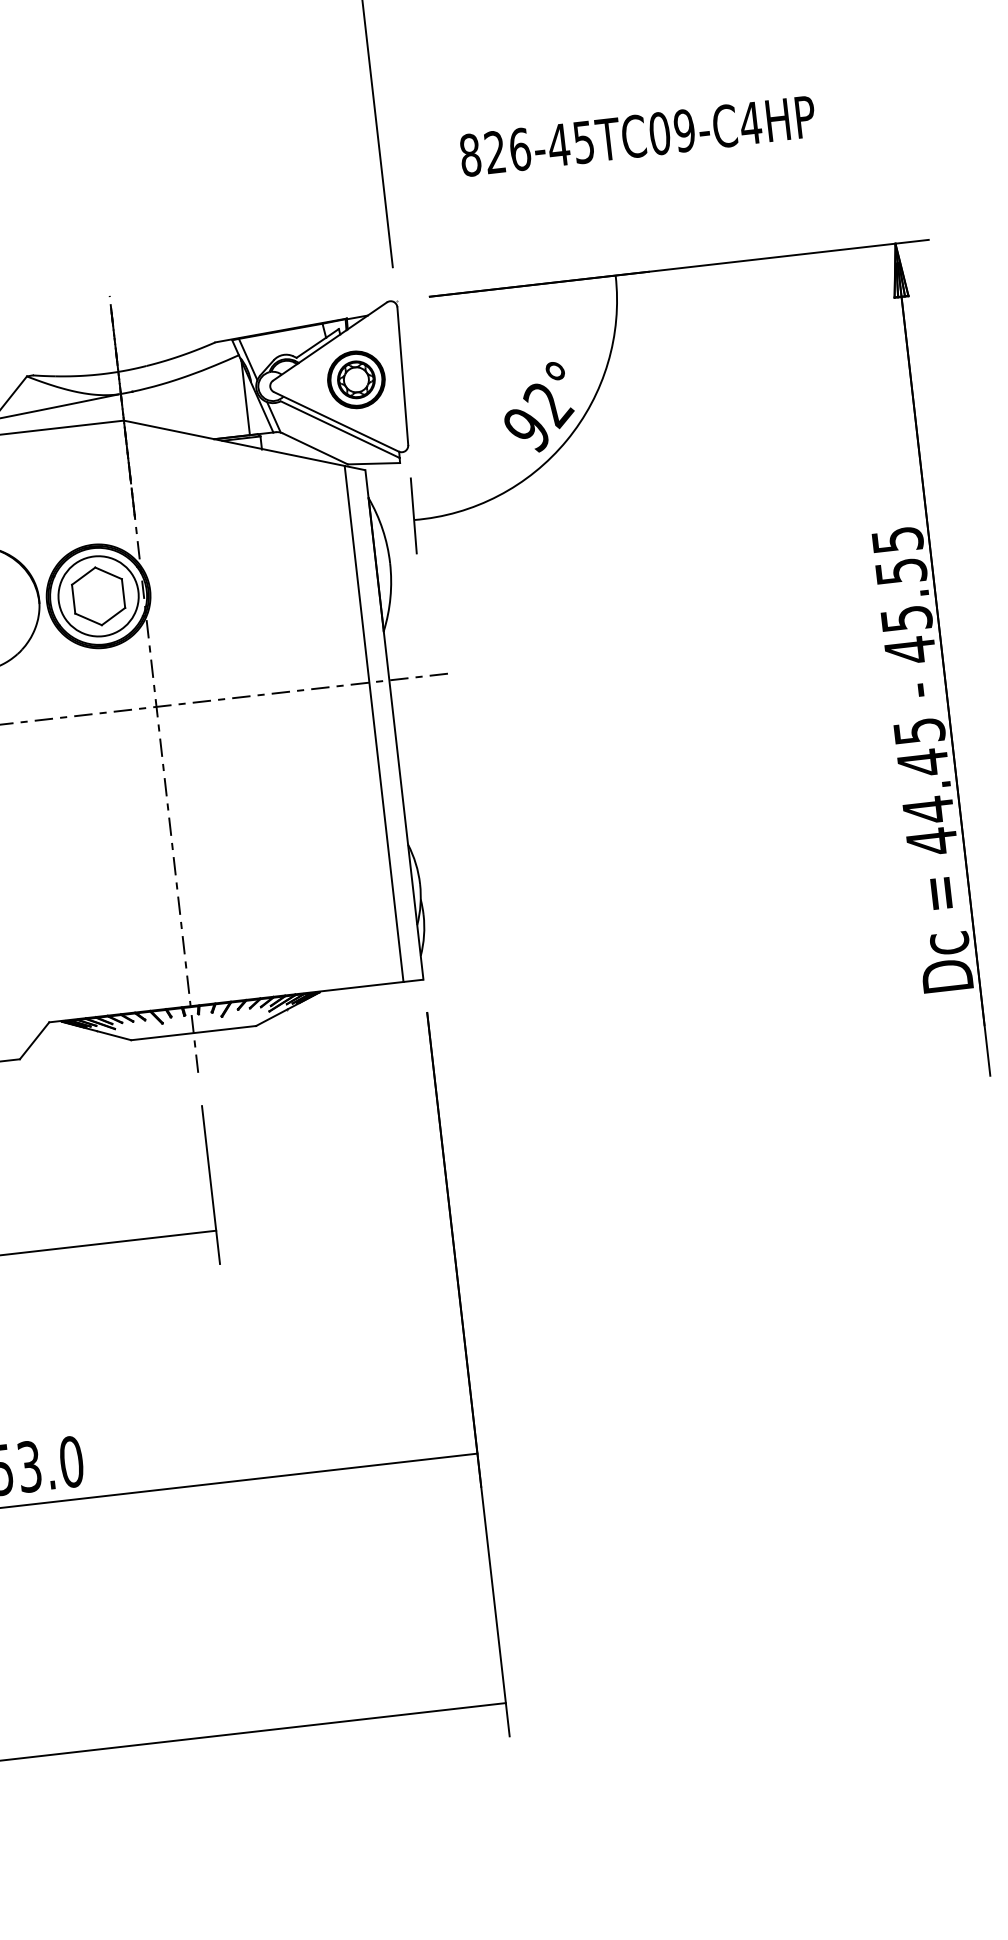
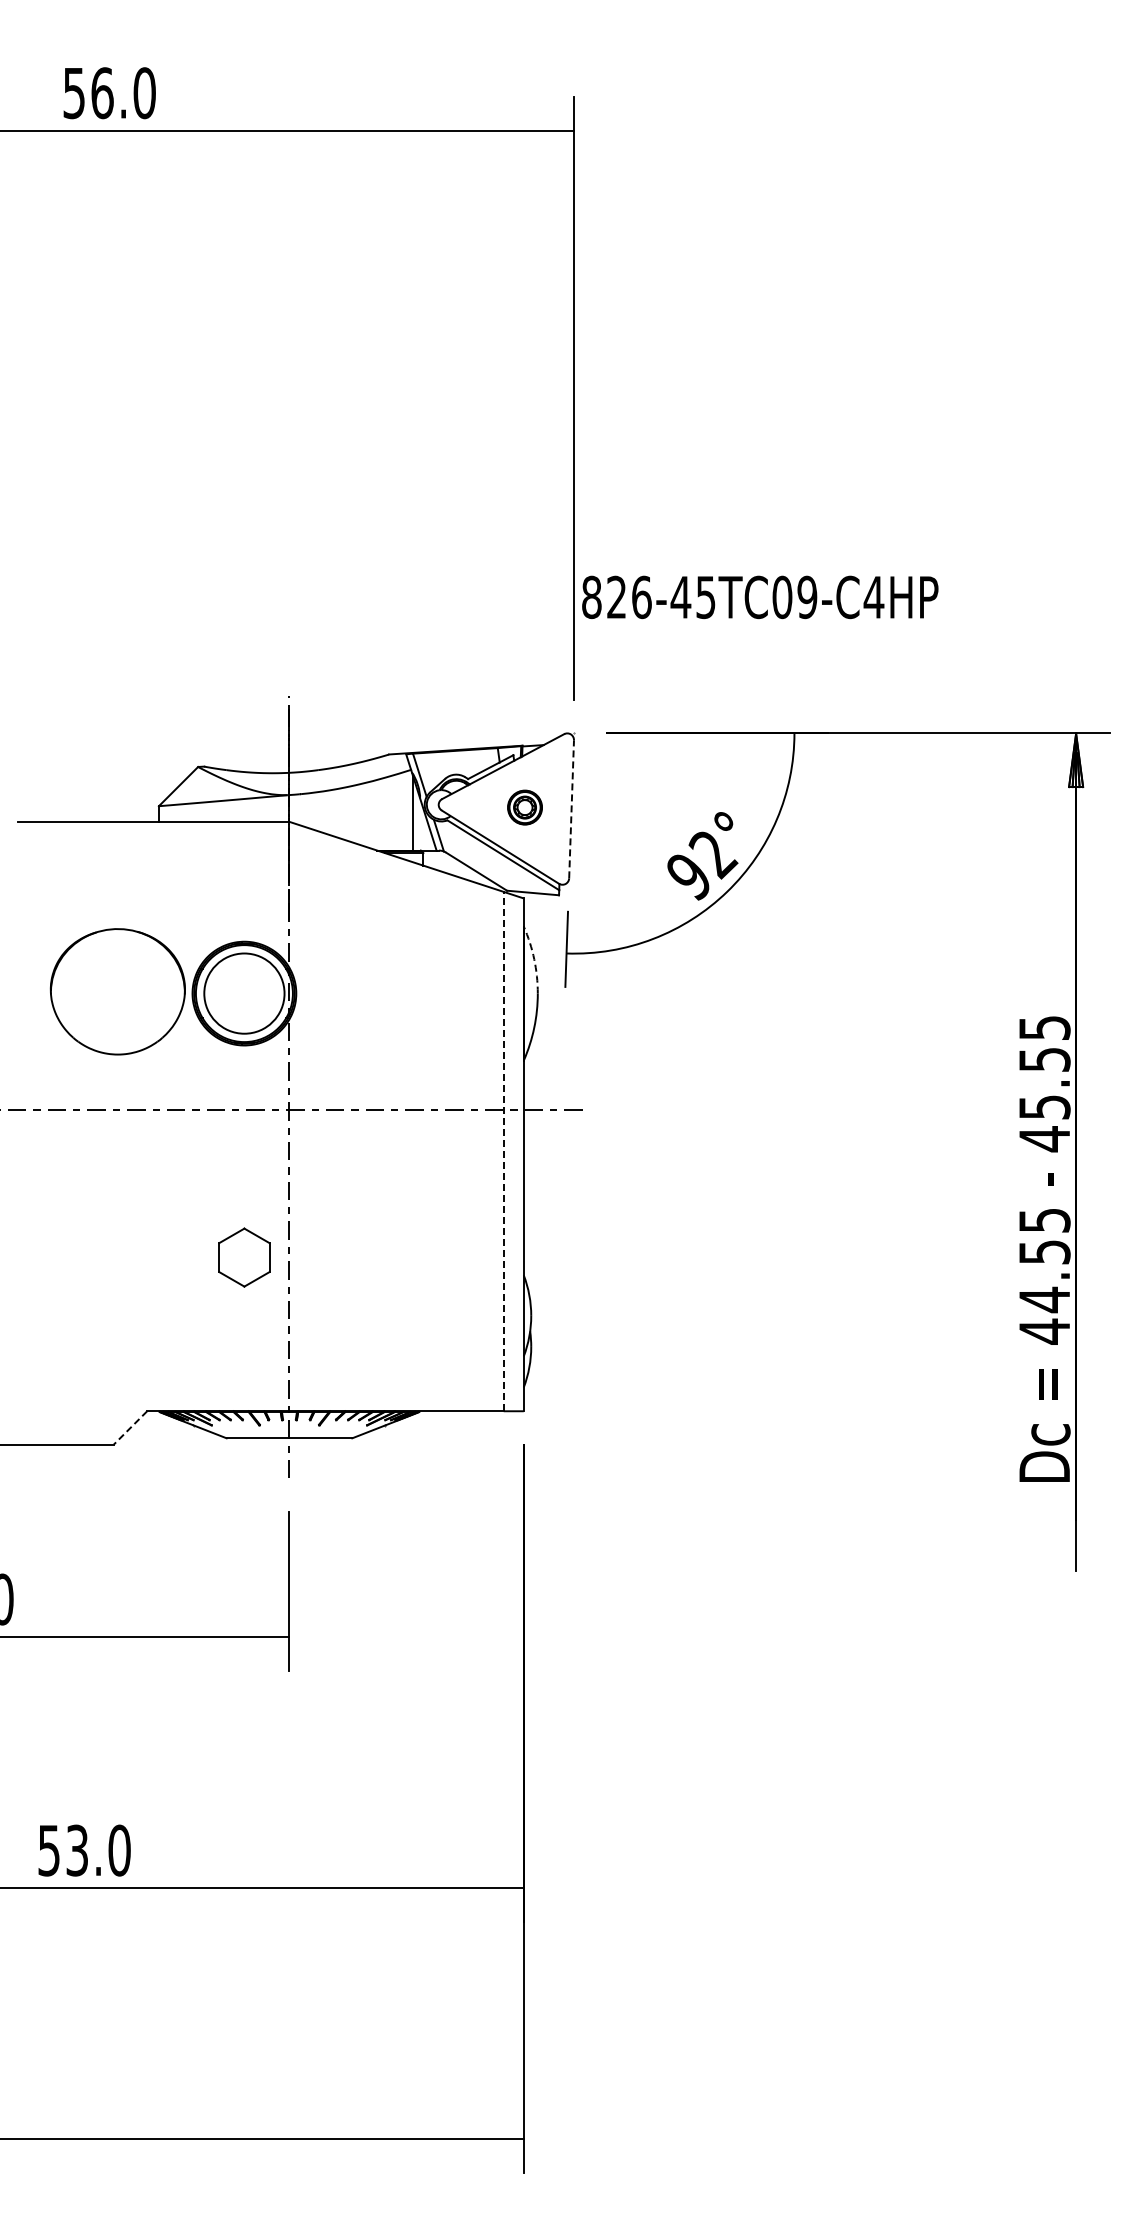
text: (638, 136) -> (760, 597), moved
line: (402, 375) -> (571, 808), solid -> dashed
part: (355, 379) -> (524, 807), size x0.6
arc: (382, 529) -> (534, 959), solid -> dashed
part: (98, 596) -> (244, 1257), moved
line: (373, 723) -> (503, 1151), solid -> dashed
text: (922, 763) -> (1044, 1252), 44.45 -> 44.55
line: (34, 1040) -> (130, 1427), solid -> dashed

